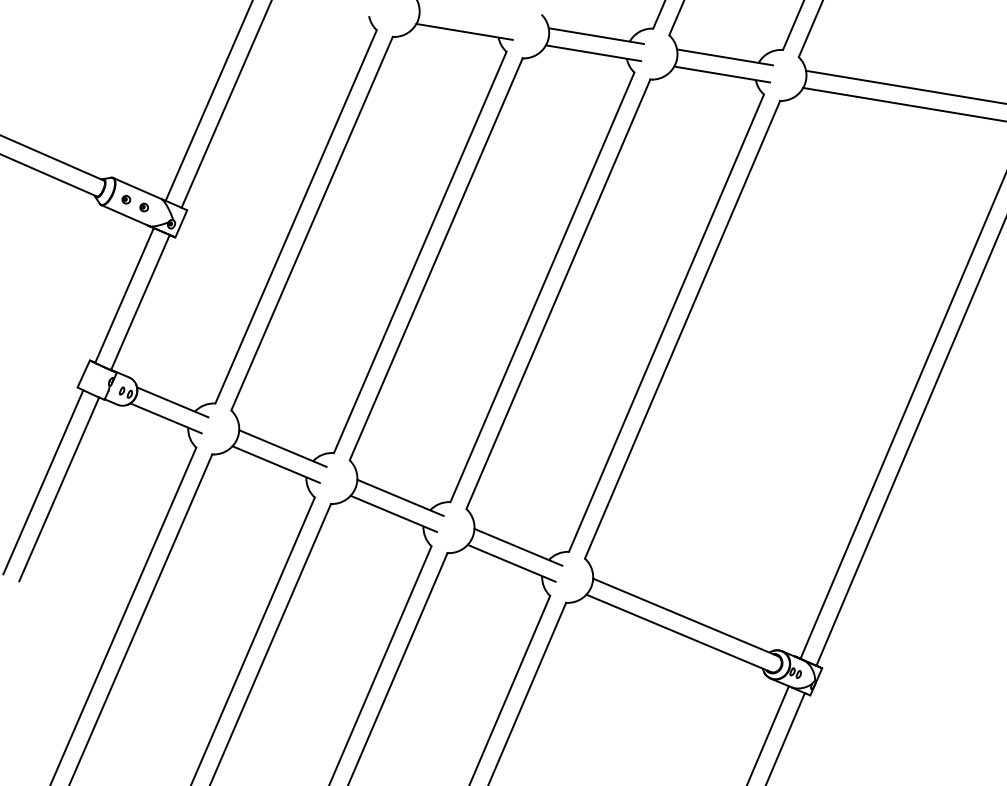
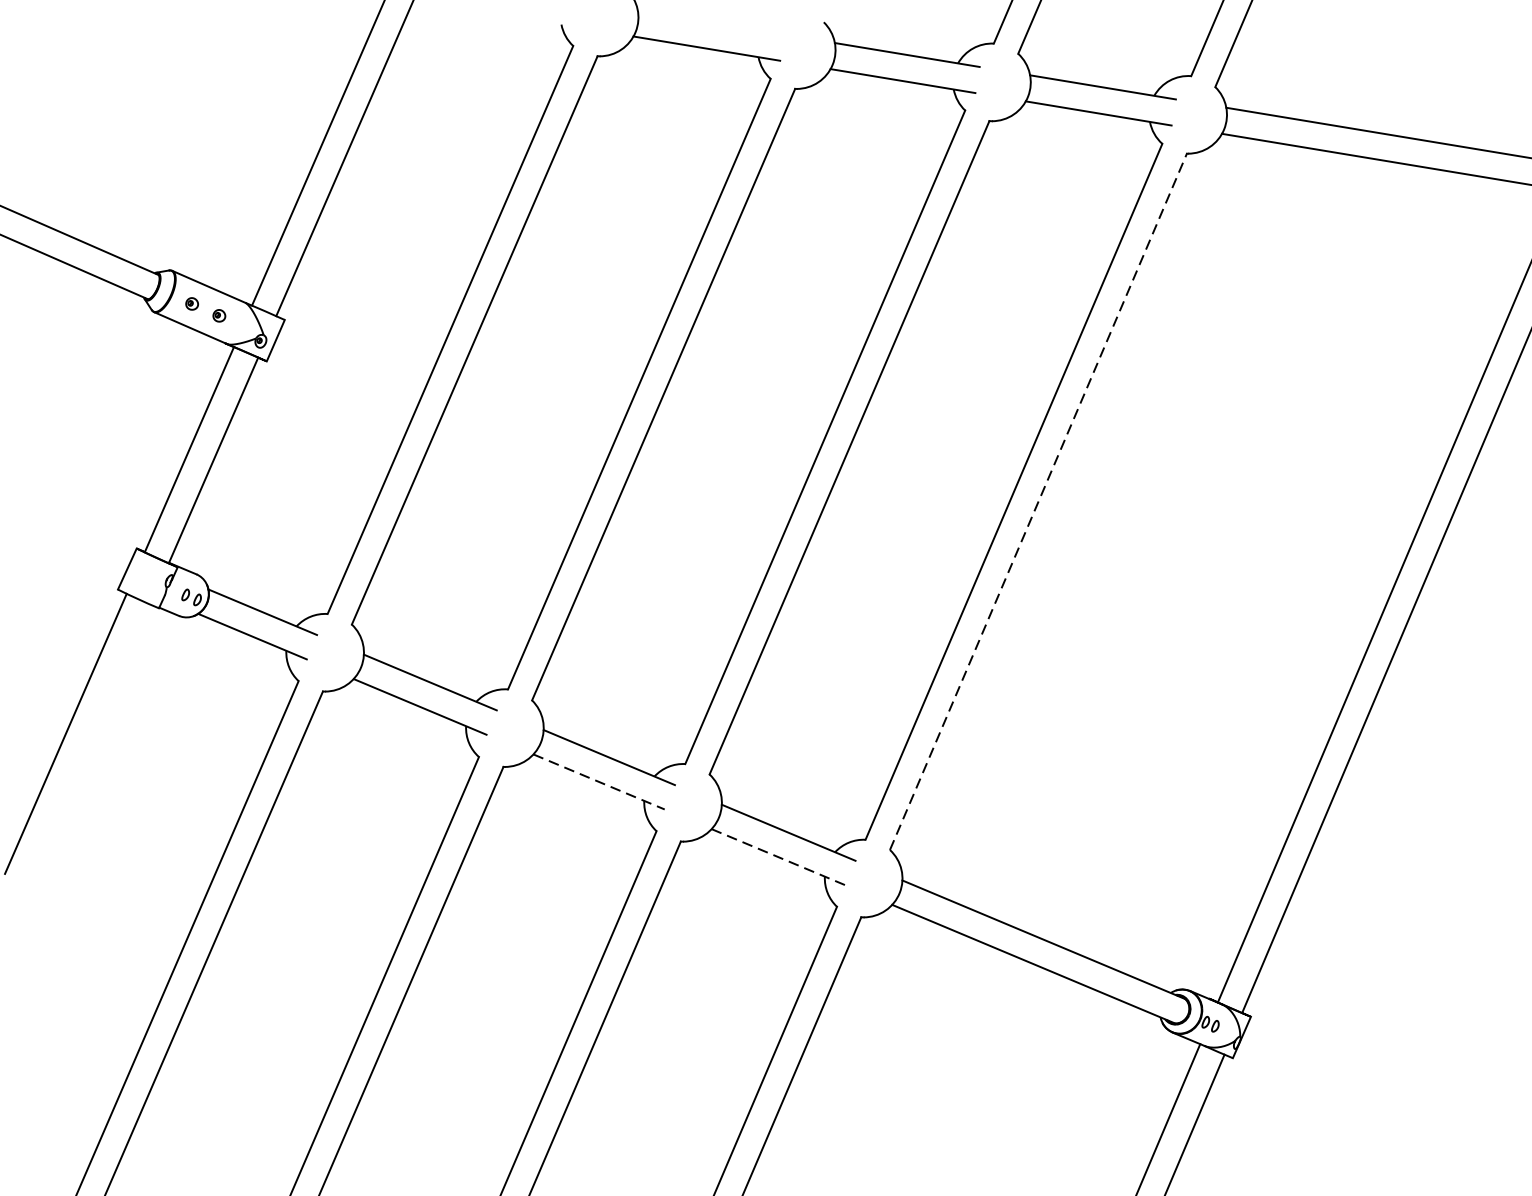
line: (682, 329) -> (1038, 501), solid -> dashed
line: (59, 489) -> (90, 744), removed
line: (393, 513) -> (598, 781), solid -> dashed
line: (511, 563) -> (778, 857), solid -> dashed

